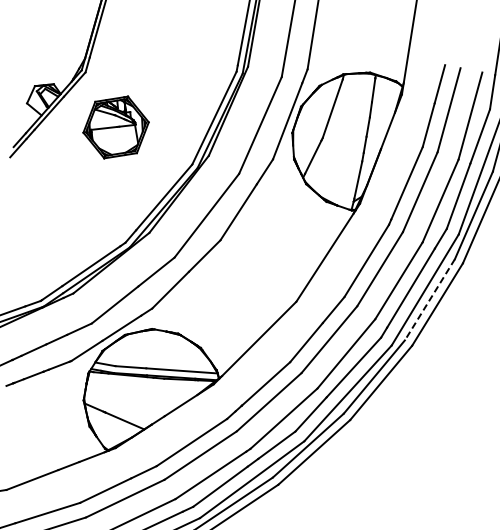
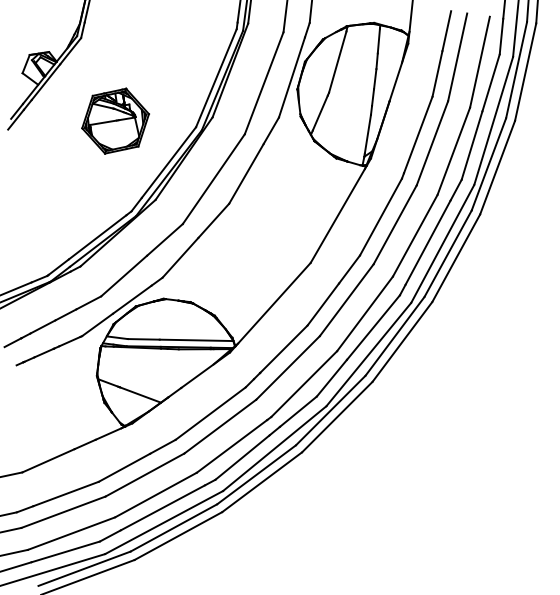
part: (116, 126) -> (115, 120), moved
line: (429, 300) -> (447, 254), dashed -> solid

